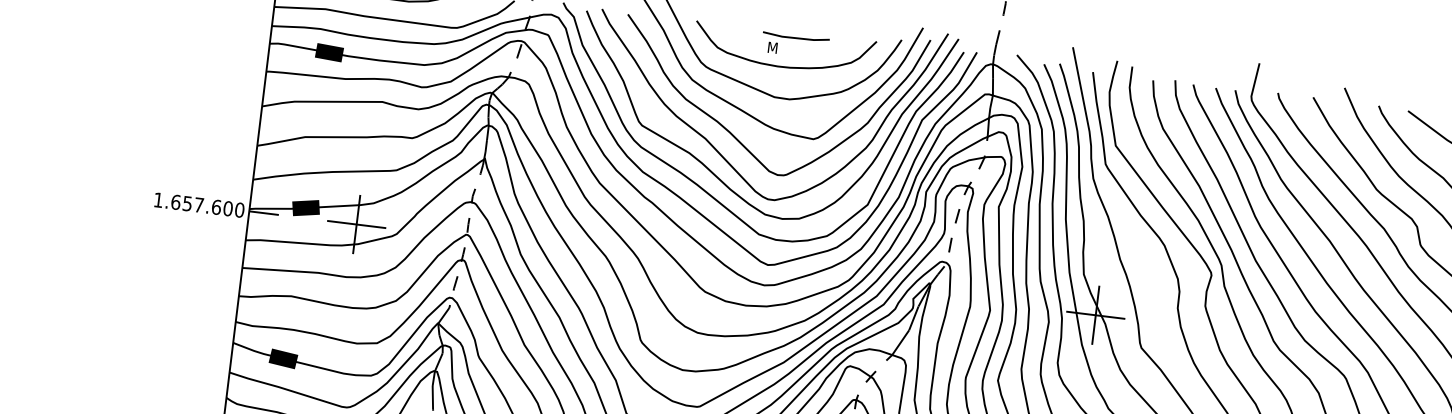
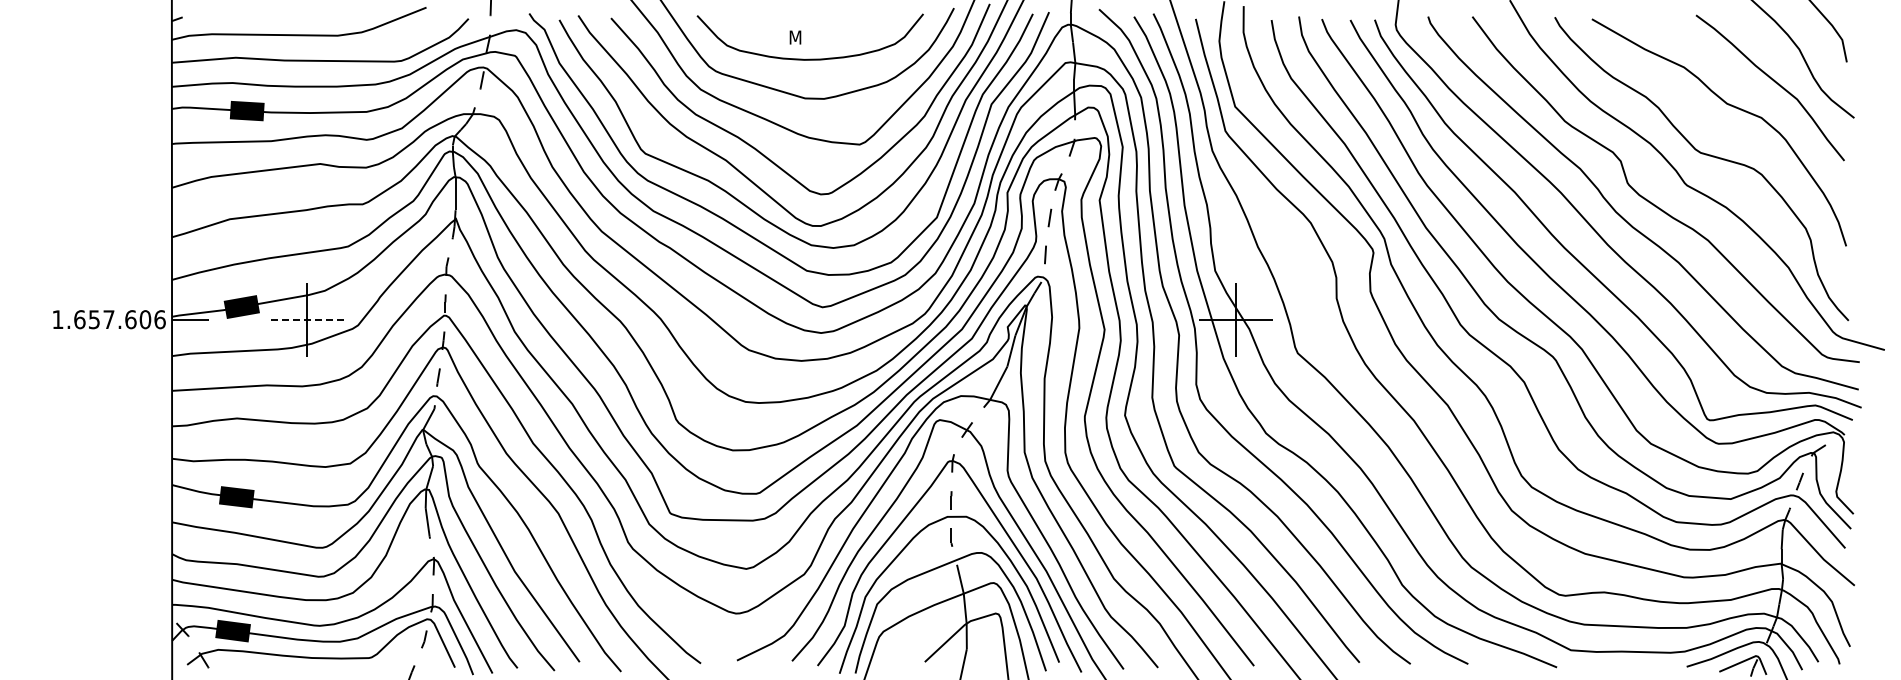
line: (795, 37) -> (822, 21), removed
text: (239, 209) -> (159, 319), 1.657.600 -> 1.657.606
line: (356, 224) -> (306, 319), solid -> dashed

